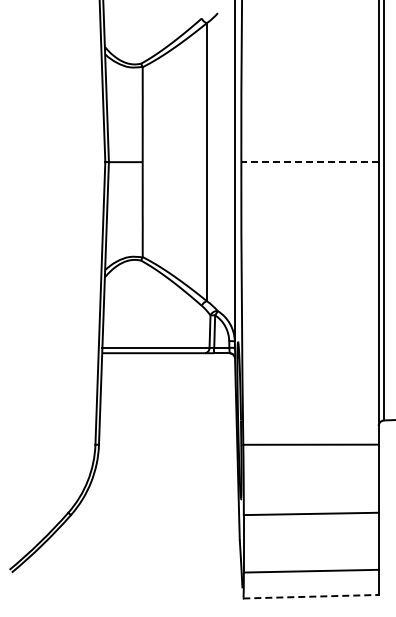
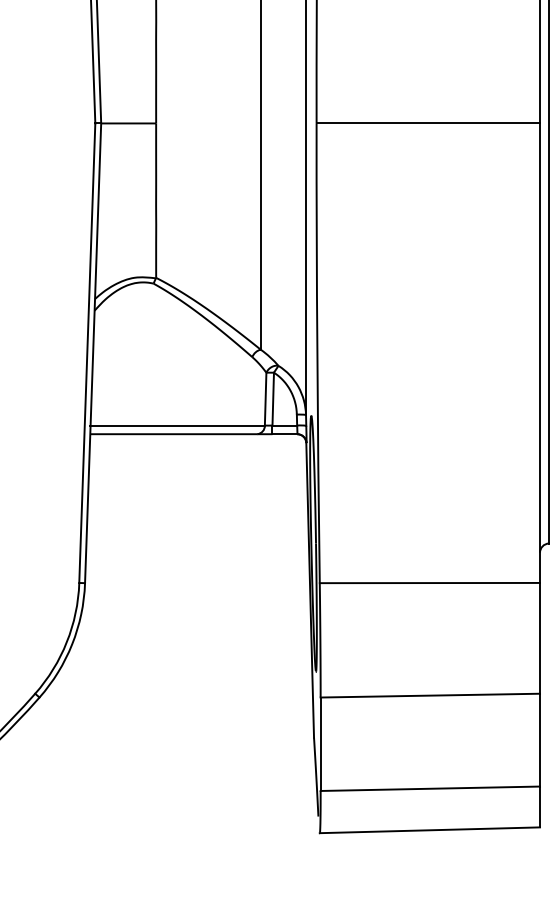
line: (310, 162) -> (429, 123), dashed -> solid
line: (311, 596) -> (430, 829), dashed -> solid

